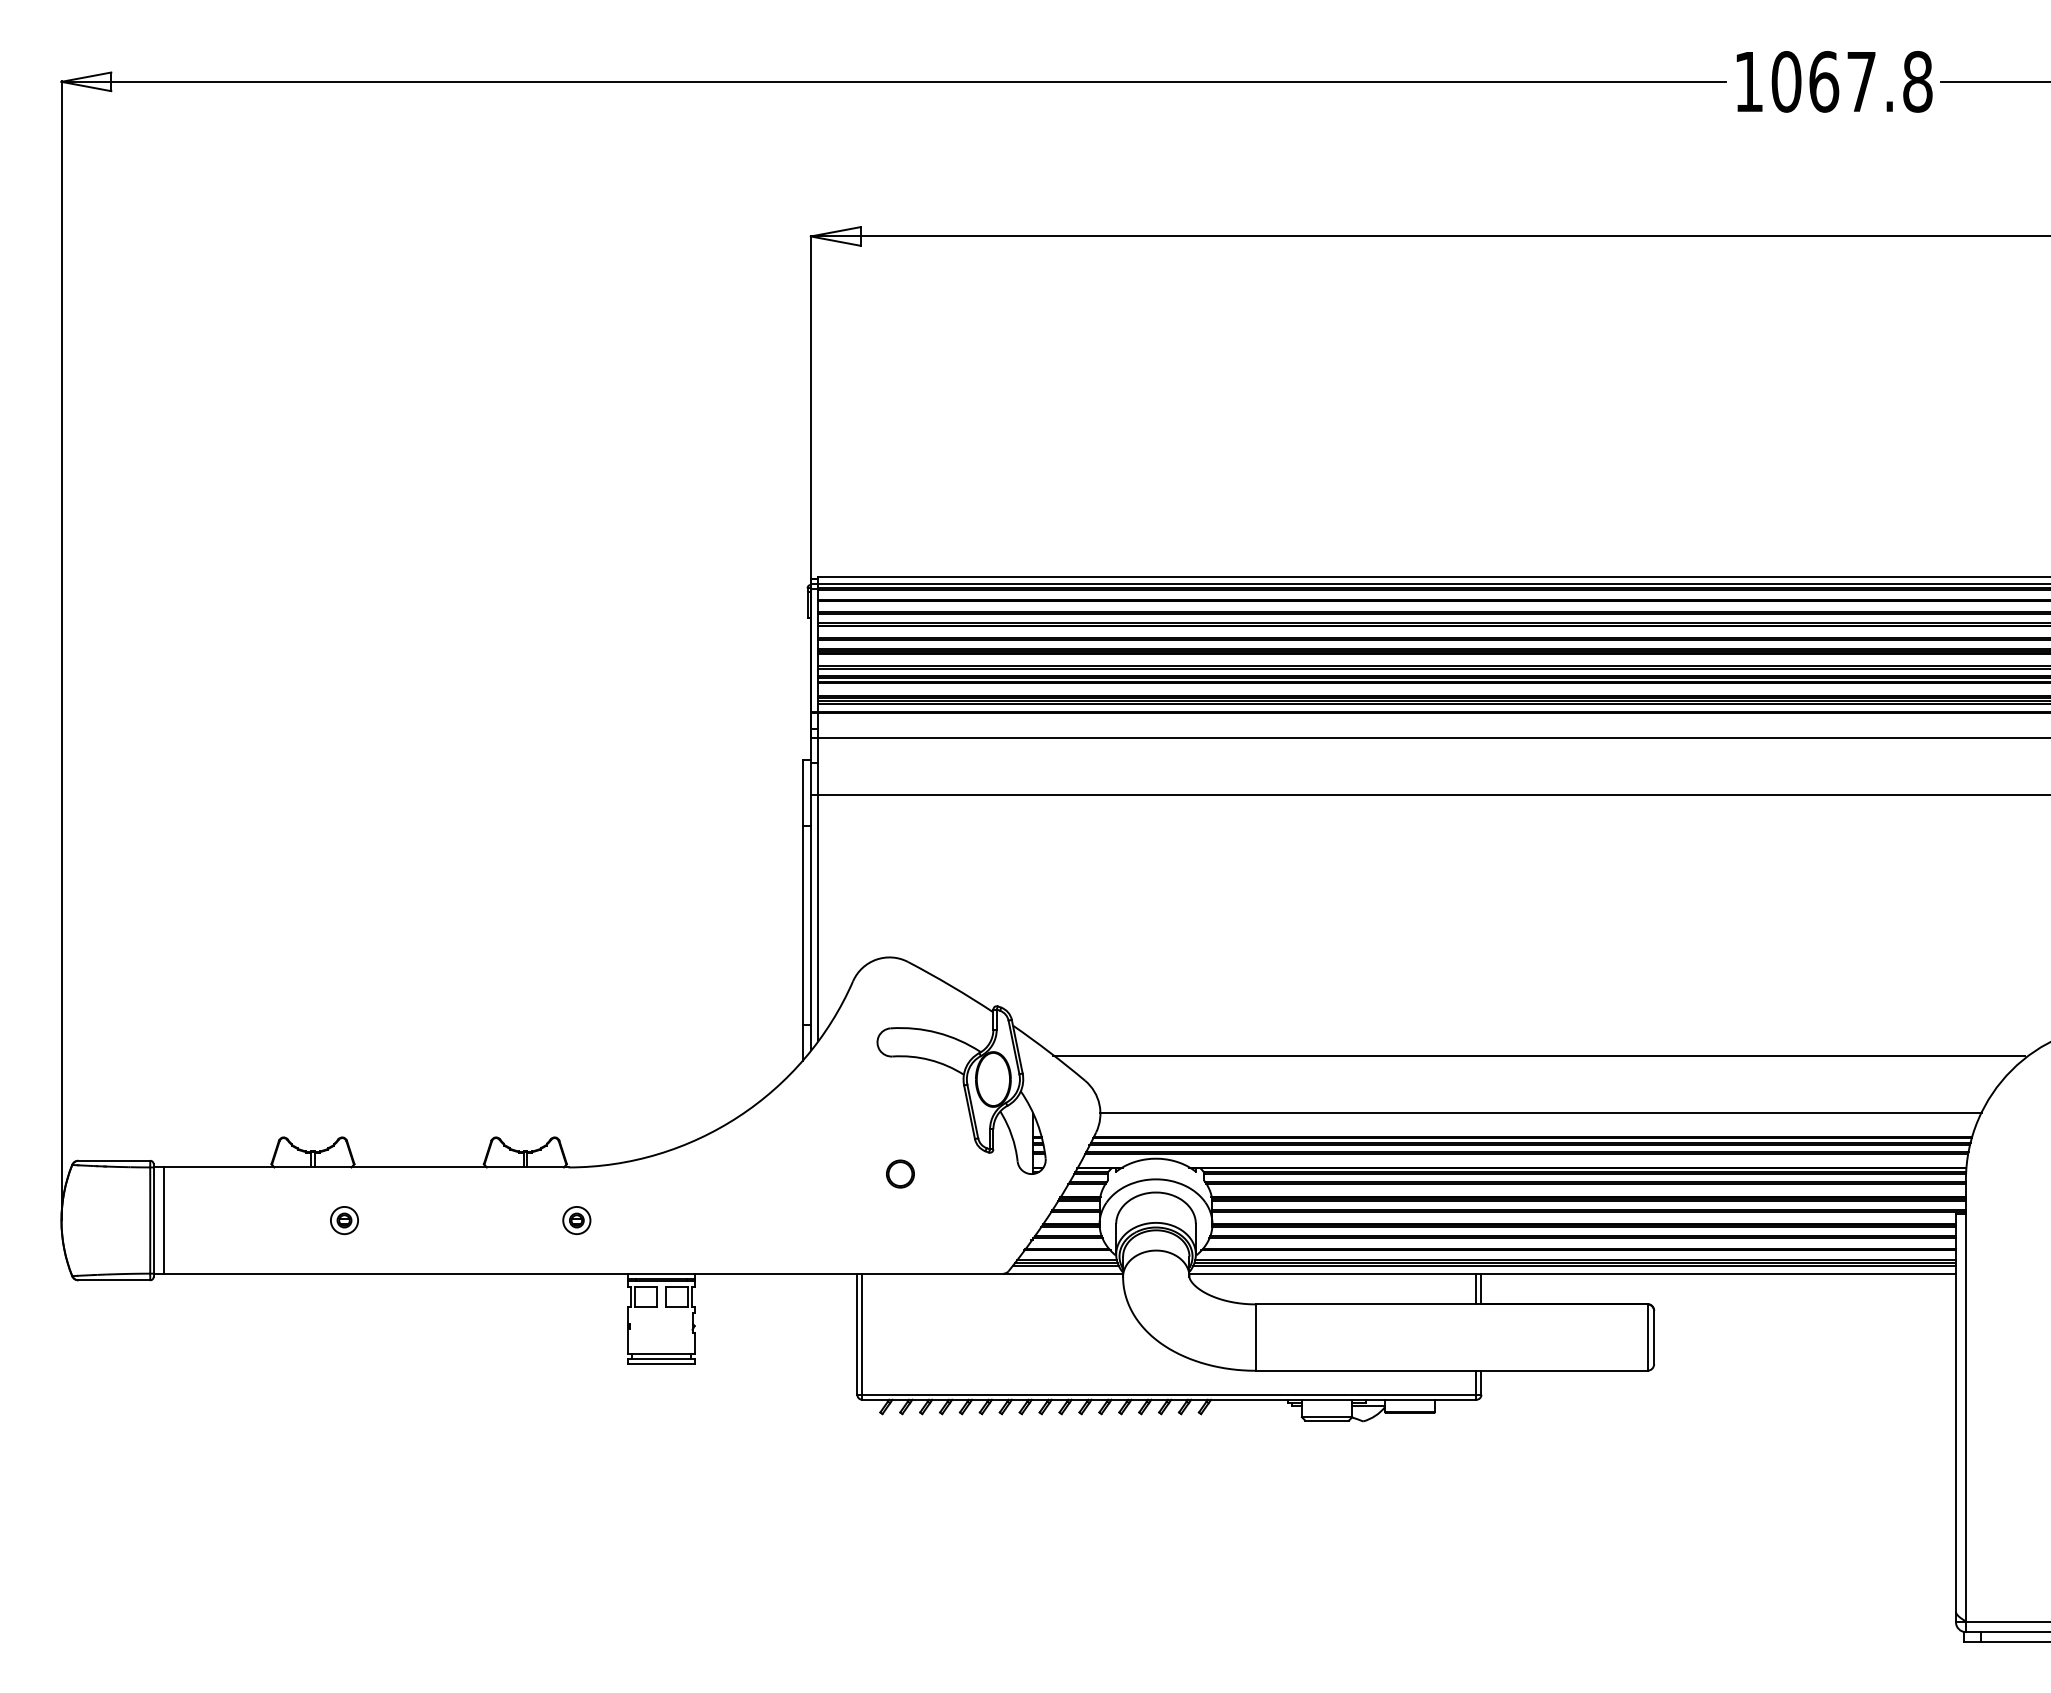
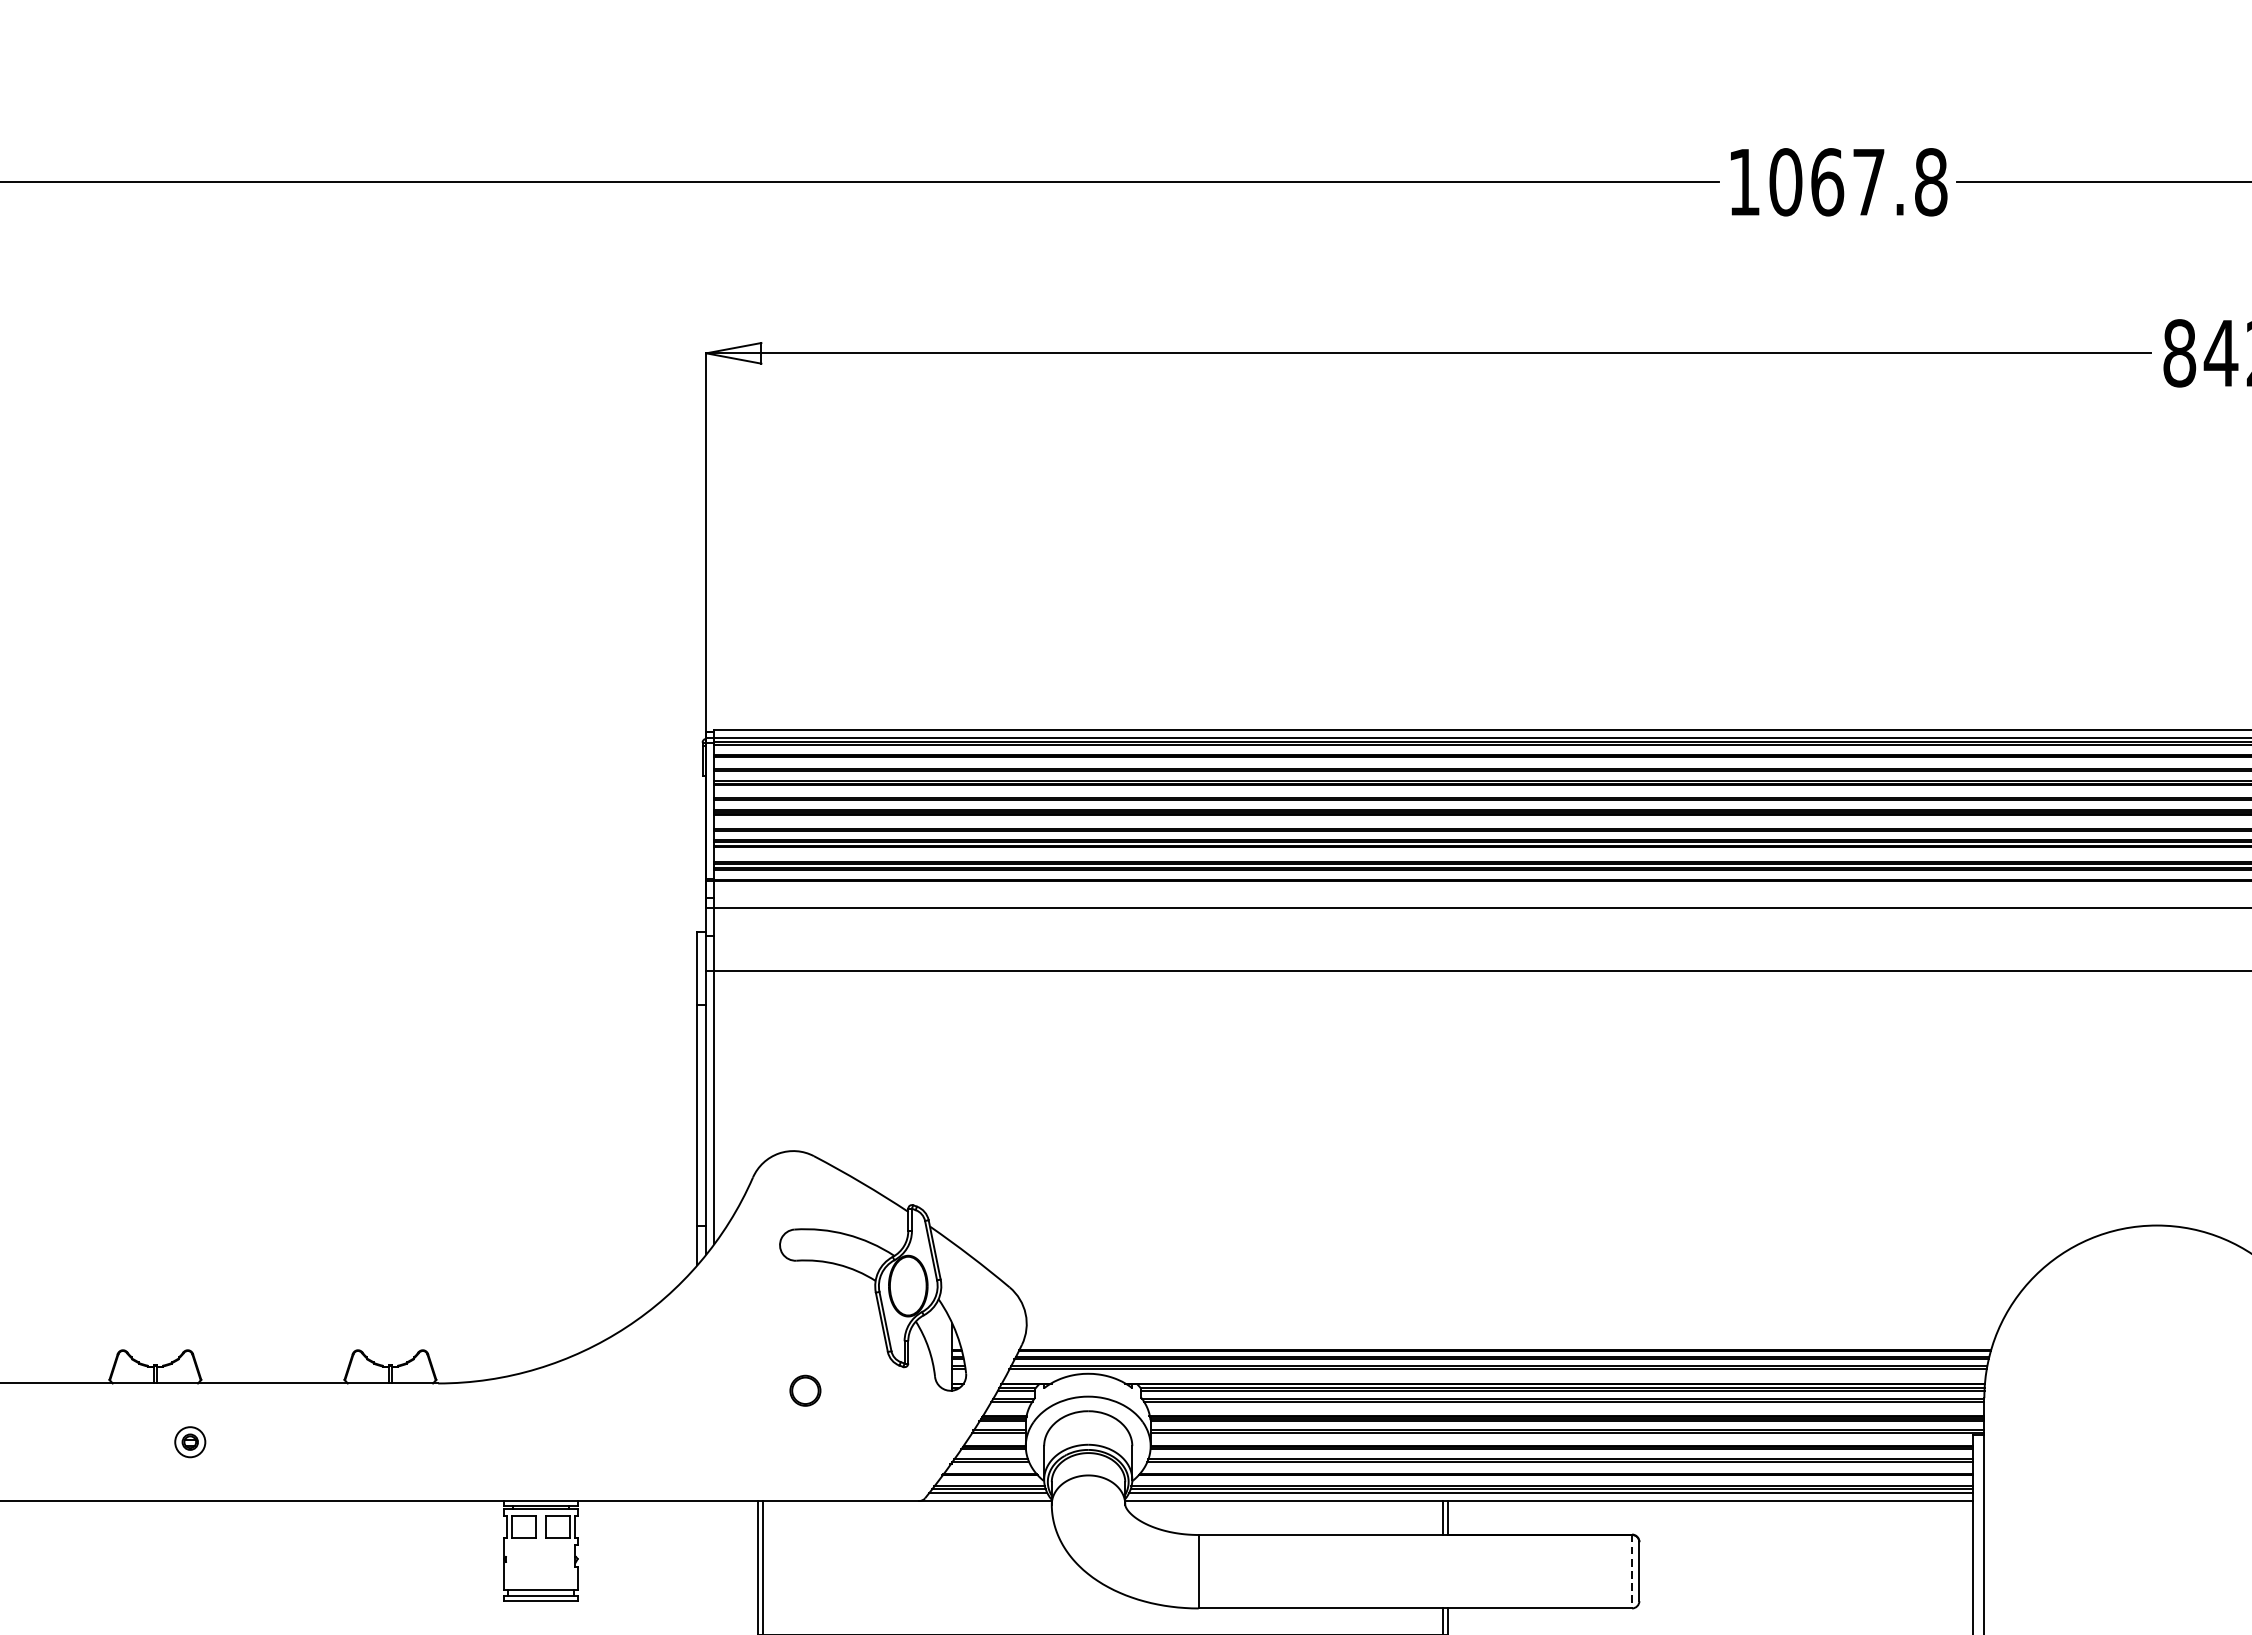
line: (1539, 1055) -> (1512, 1259), removed
line: (1540, 1112) -> (1513, 1322), removed
part: (576, 1220) -> (446, 1442), removed
line: (1647, 1337) -> (1632, 1571), solid -> dashed

